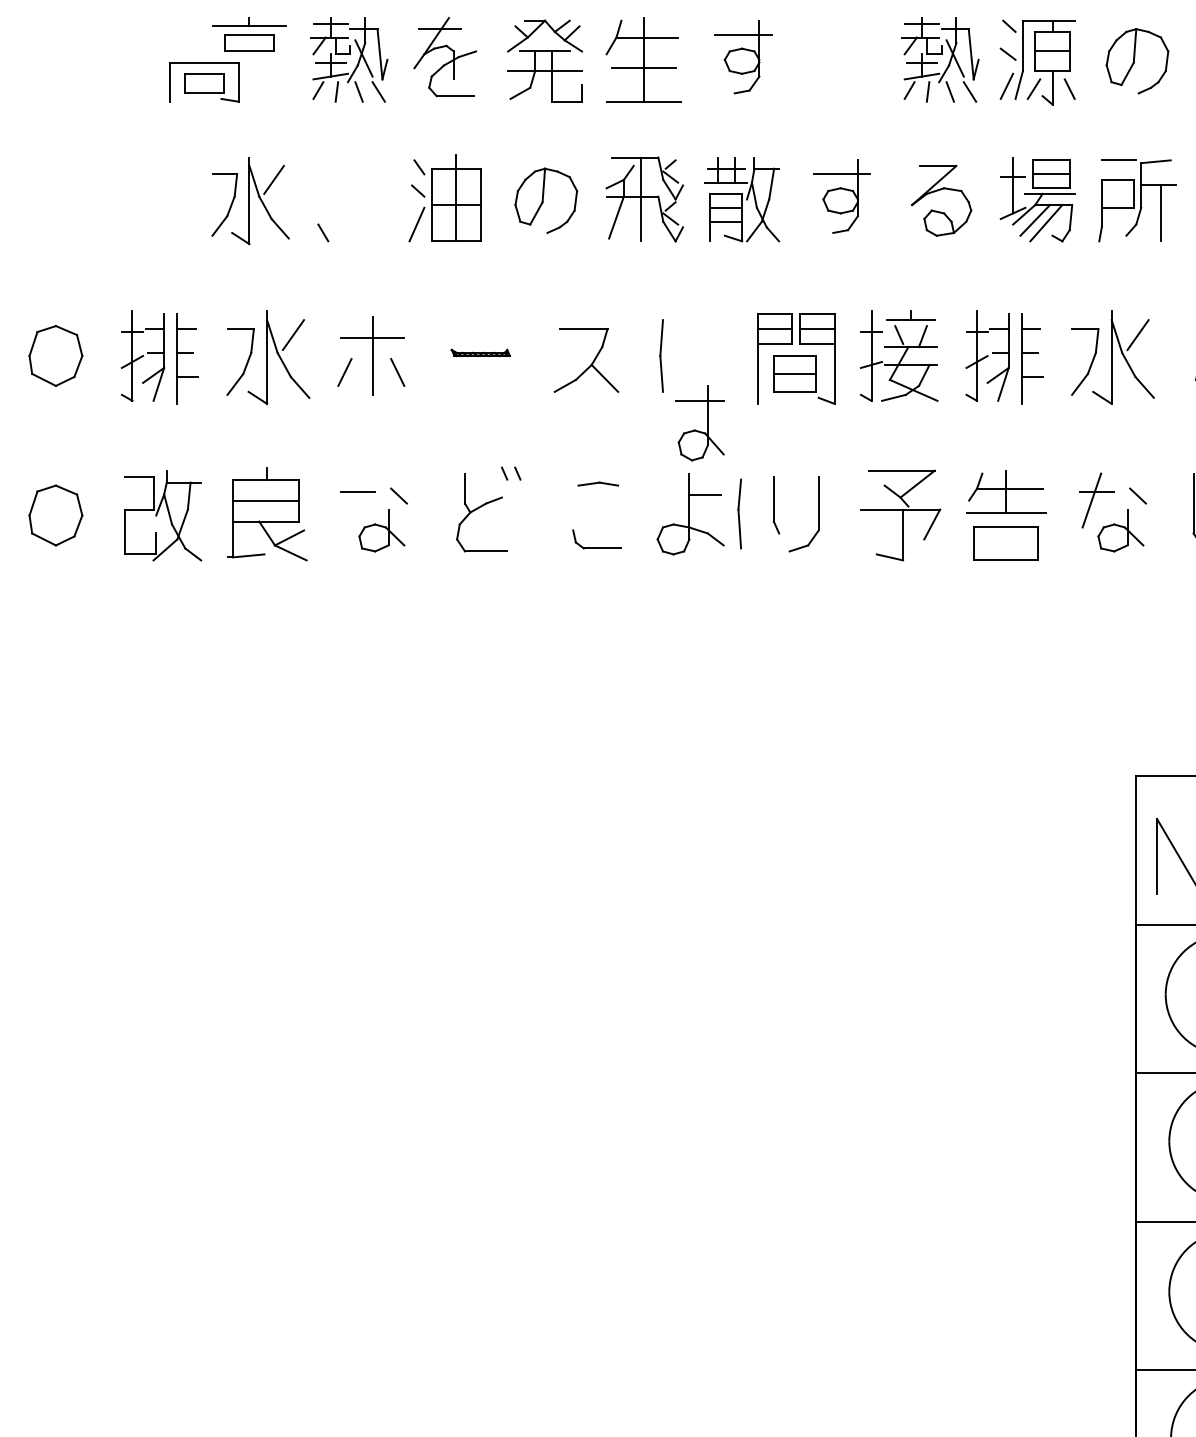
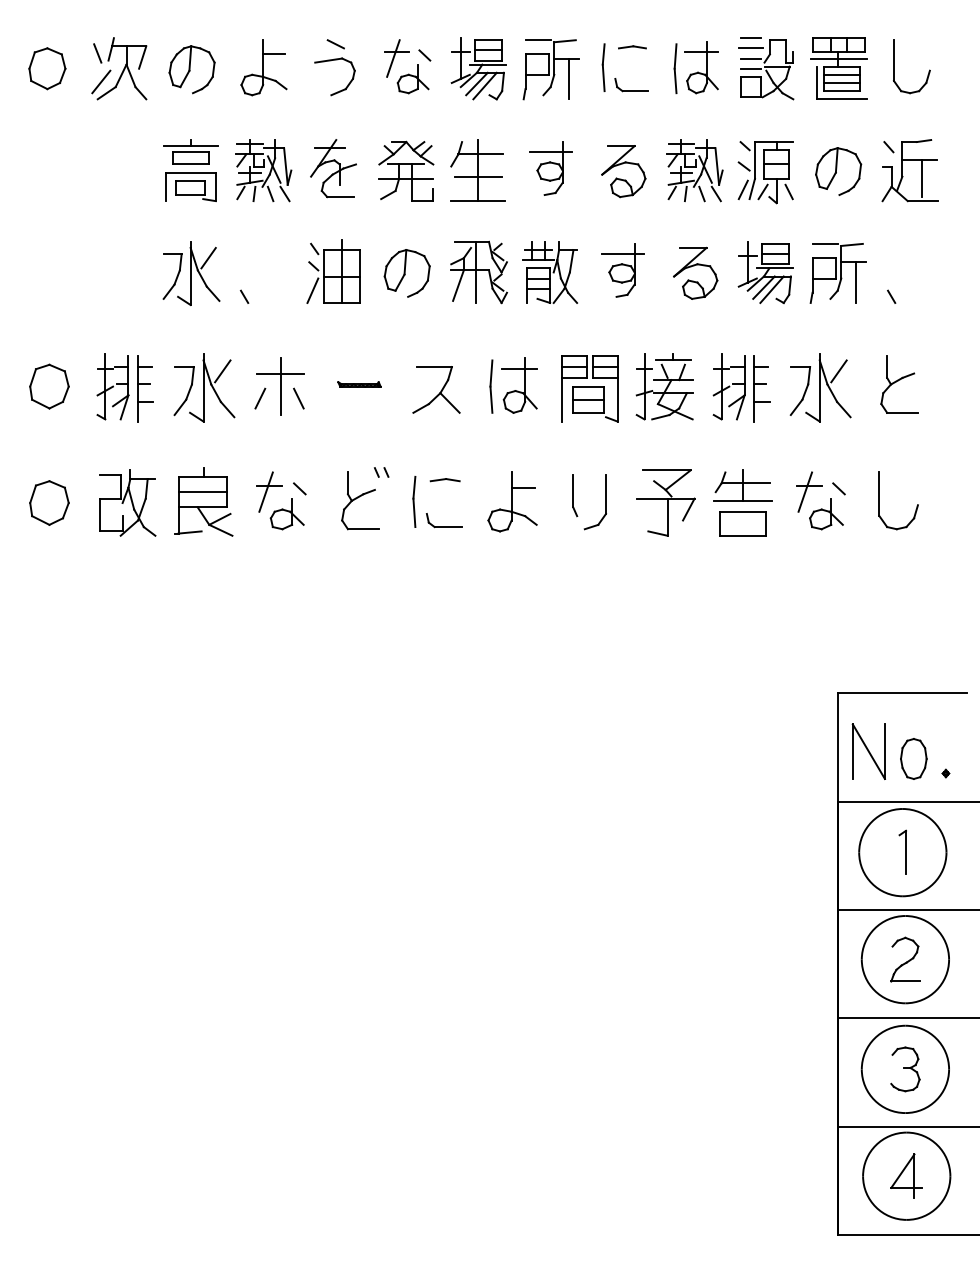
part: (842, 51) -> (623, 164), added
part: (203, 83) -> (190, 187), moved
part: (700, 422) -> (519, 385), moved
line: (352, 499) -> (265, 491), added
part: (739, 513) -> (414, 501), moved

